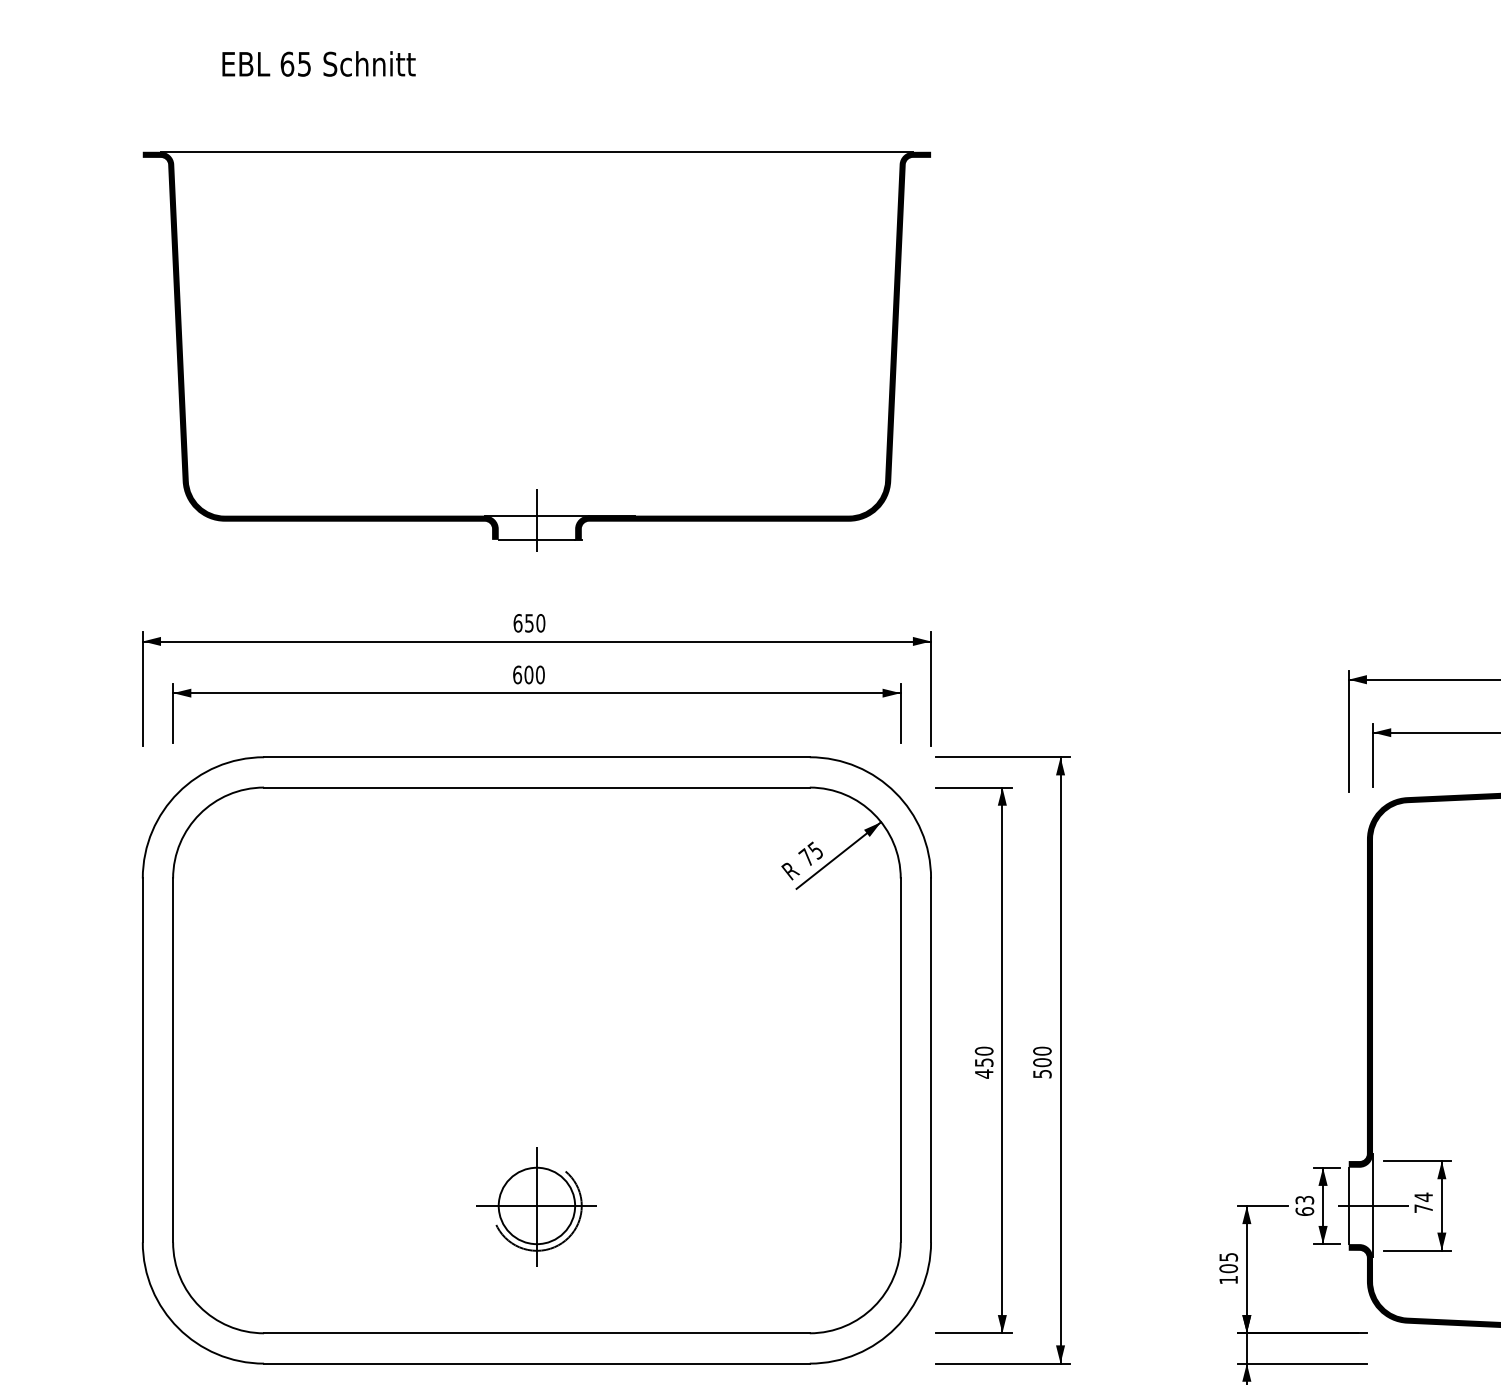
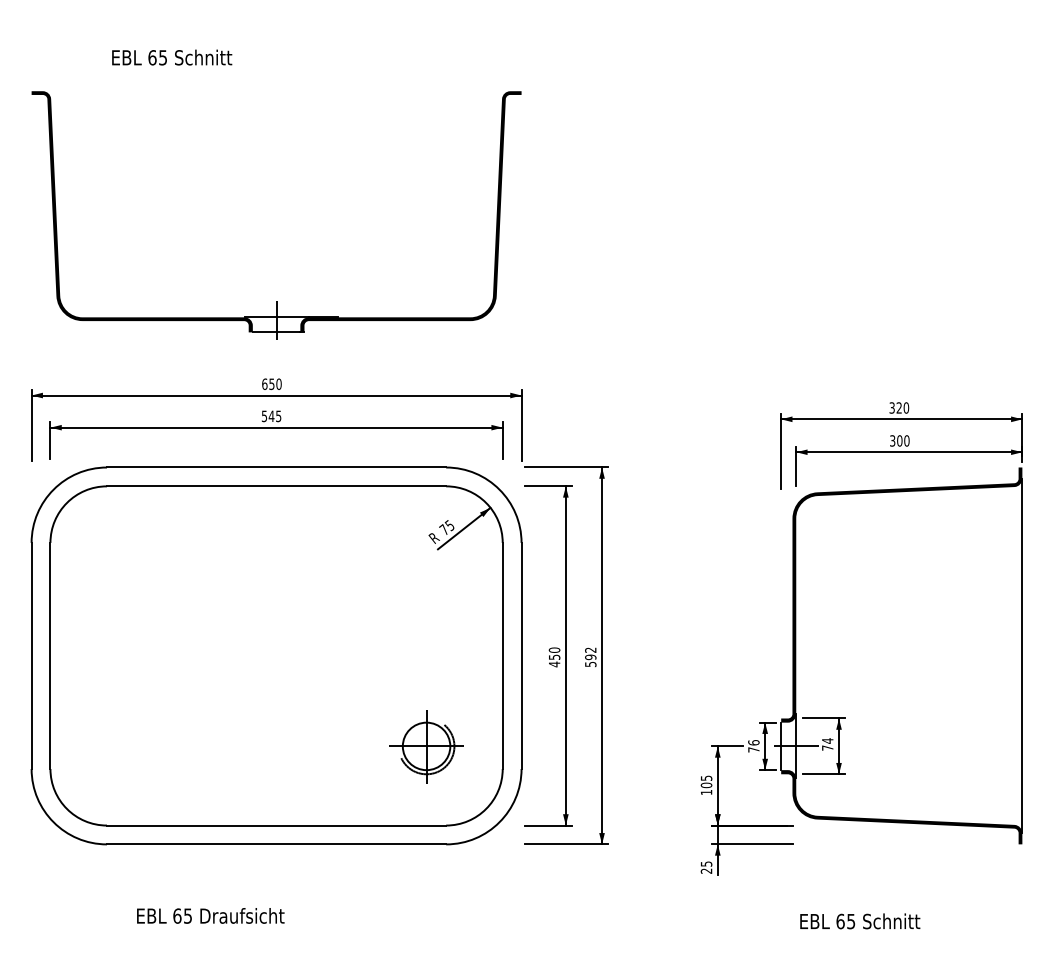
text: (319, 63) -> (172, 57), moved
line: (536, 152) -> (276, 91), removed
text: (528, 675) -> (271, 416), 600 -> 545
text: (1041, 1056) -> (590, 653), 500 -> 592
part: (536, 1206) -> (426, 746), moved
text: (1304, 1206) -> (753, 746), 63 -> 76

